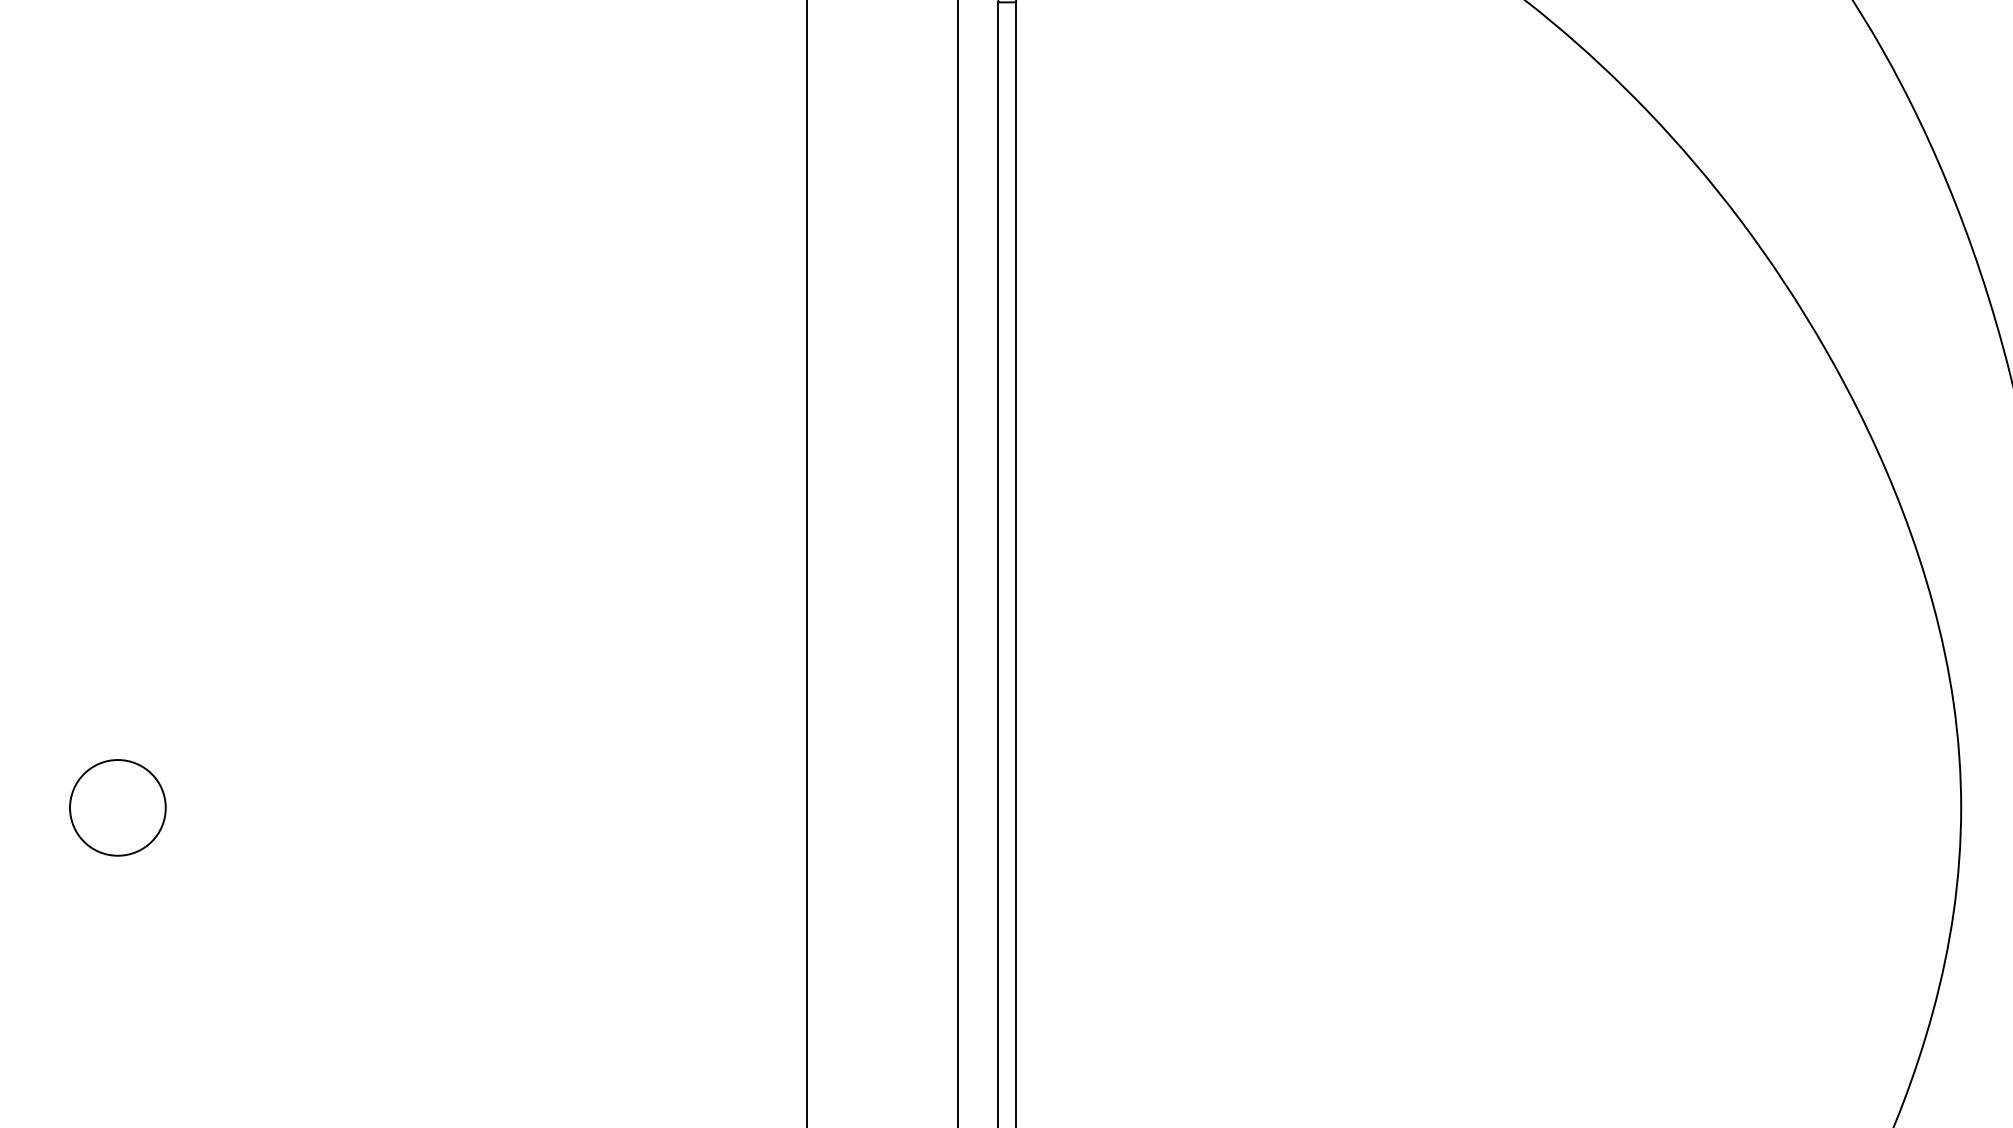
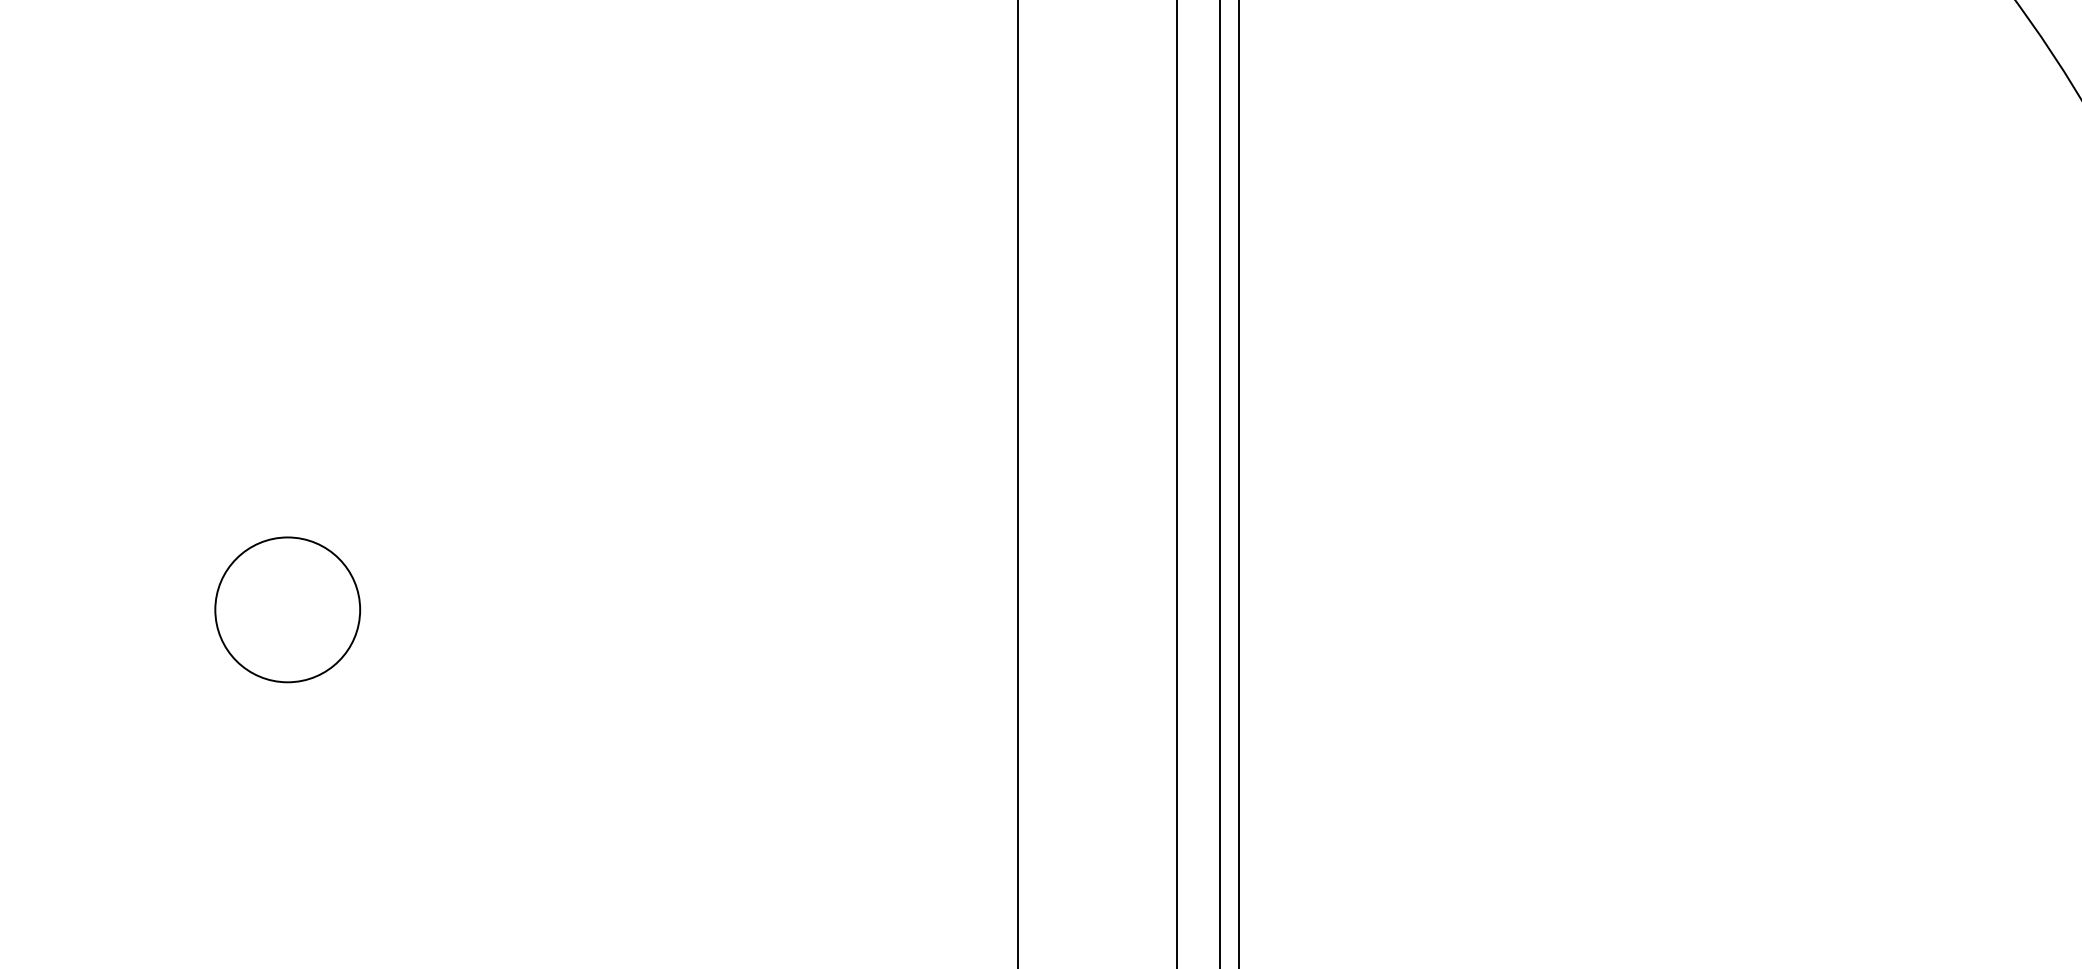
circle: (117, 807) -> (287, 609), size x1.43

